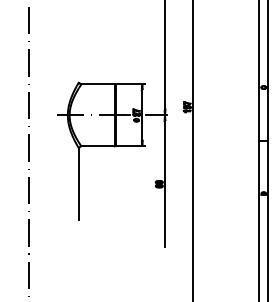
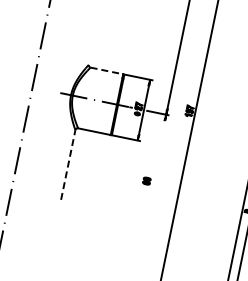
line: (98, 84) -> (107, 71), solid -> dashed
line: (79, 184) -> (68, 165), solid -> dashed
line: (165, 184) -> (152, 182), removed

